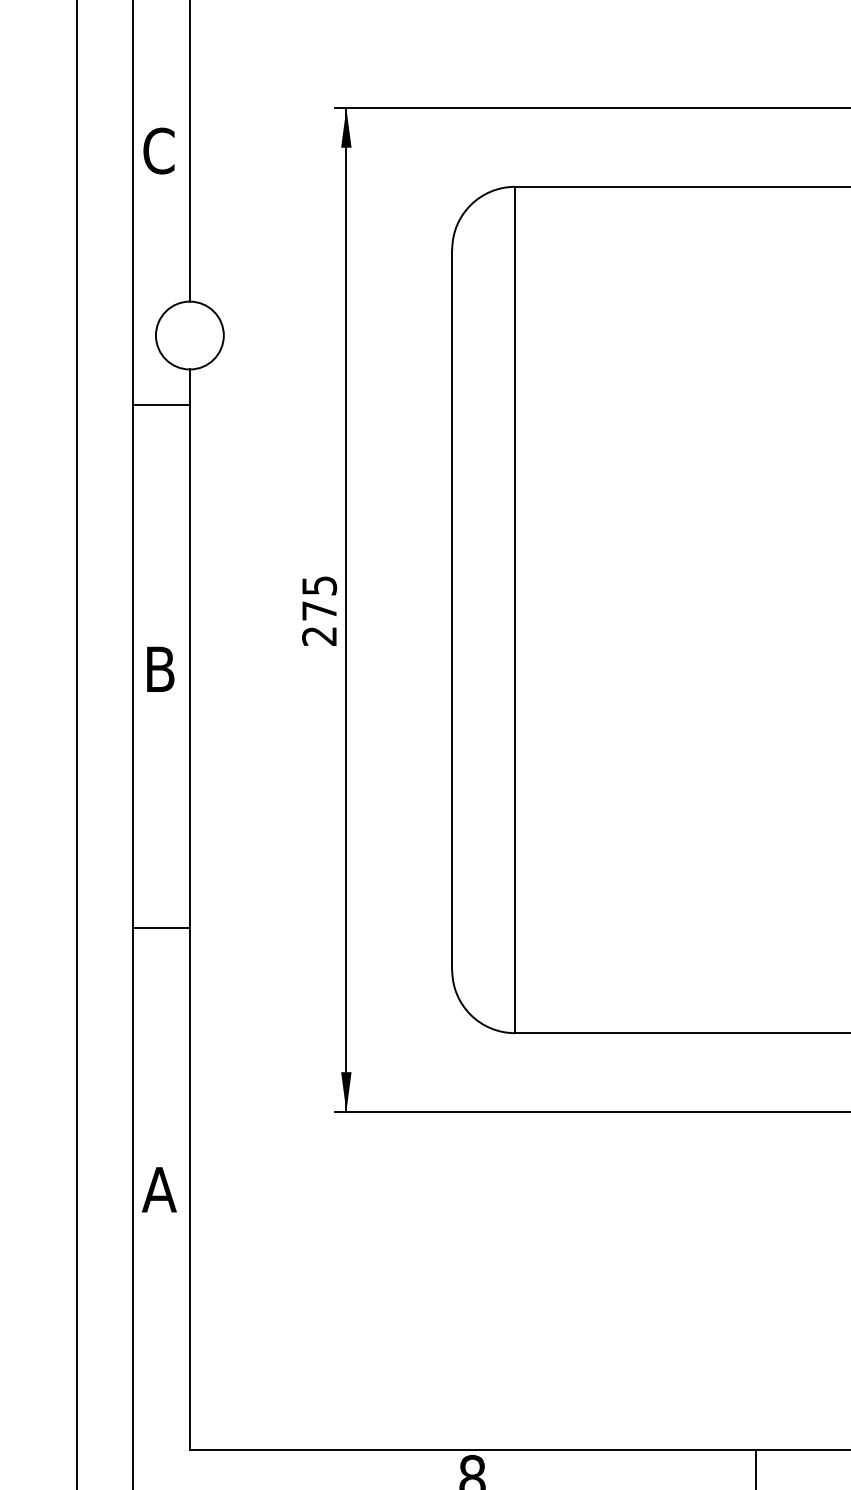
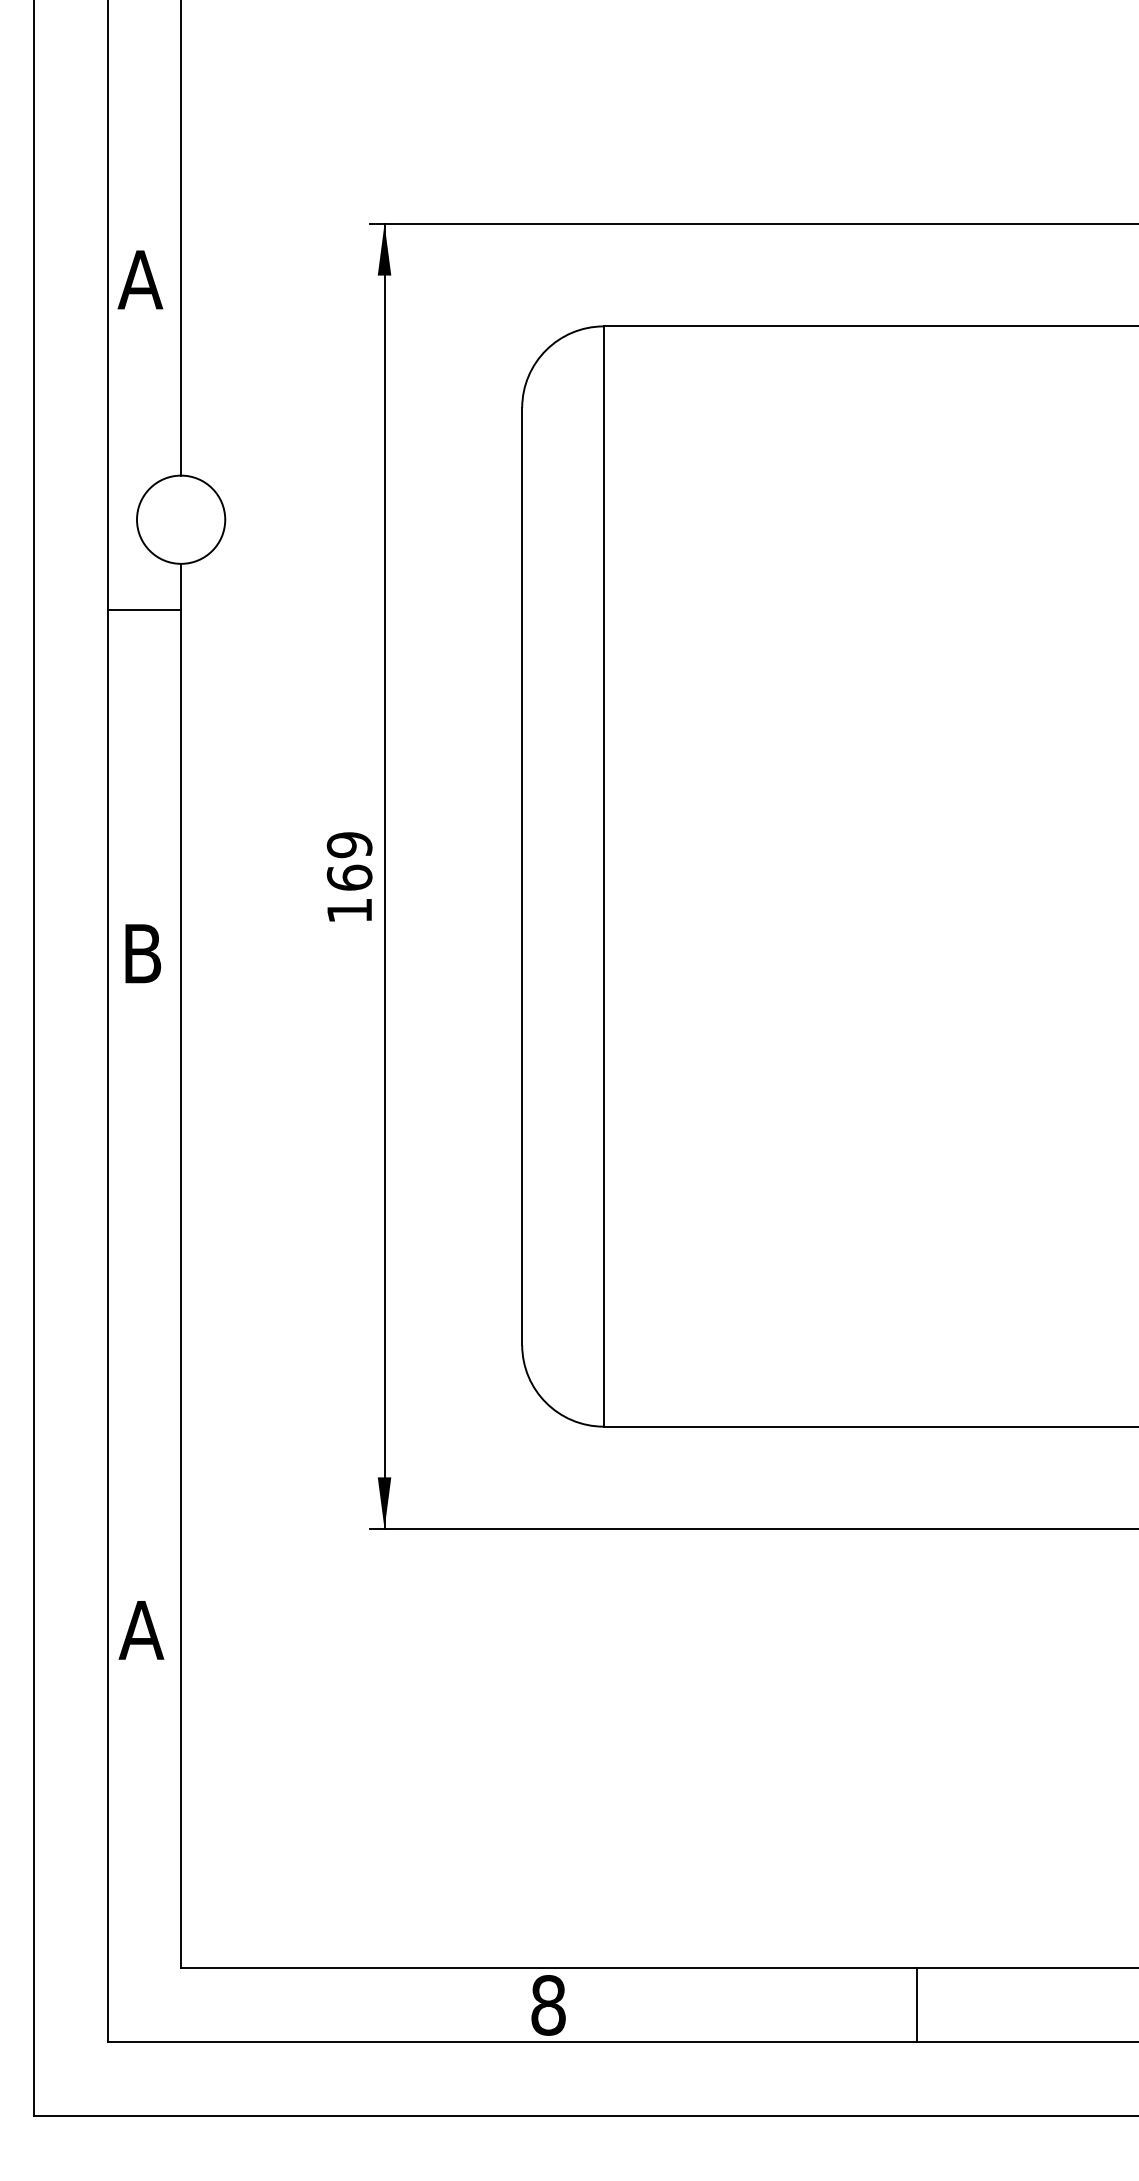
text: (158, 150) -> (140, 279), C -> A
text: (319, 610) -> (349, 877), 275 -> 169
line: (161, 927) -> (144, 1289), removed

